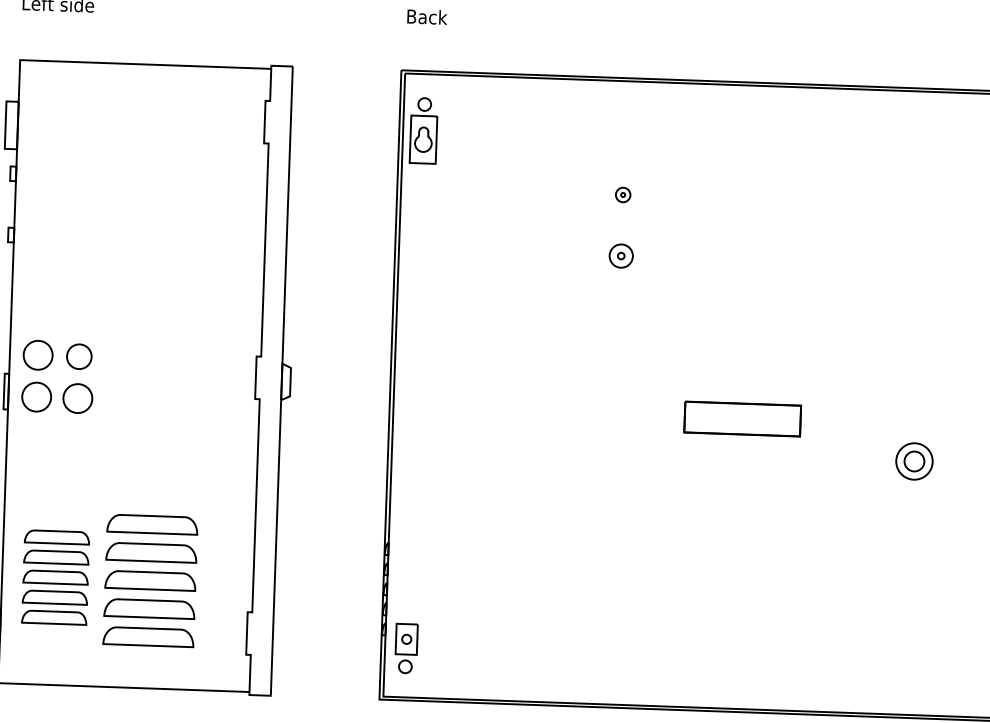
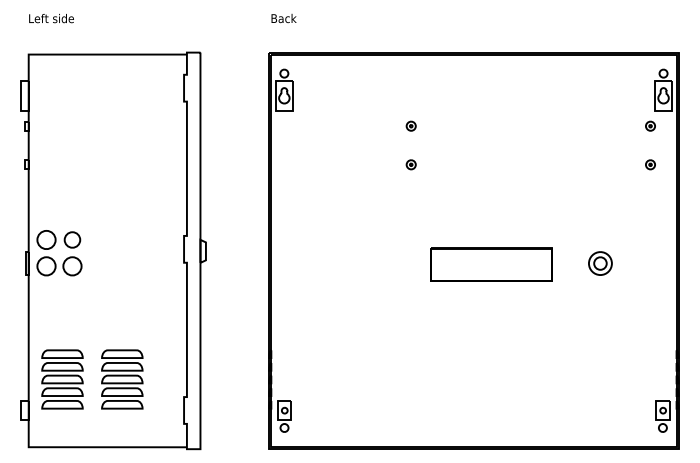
part: (619, 255) -> (410, 164), size x0.62
part: (742, 418) -> (491, 264), size x1.67
part: (914, 461) -> (600, 263), moved
part: (150, 580) -> (122, 379), size x0.71

